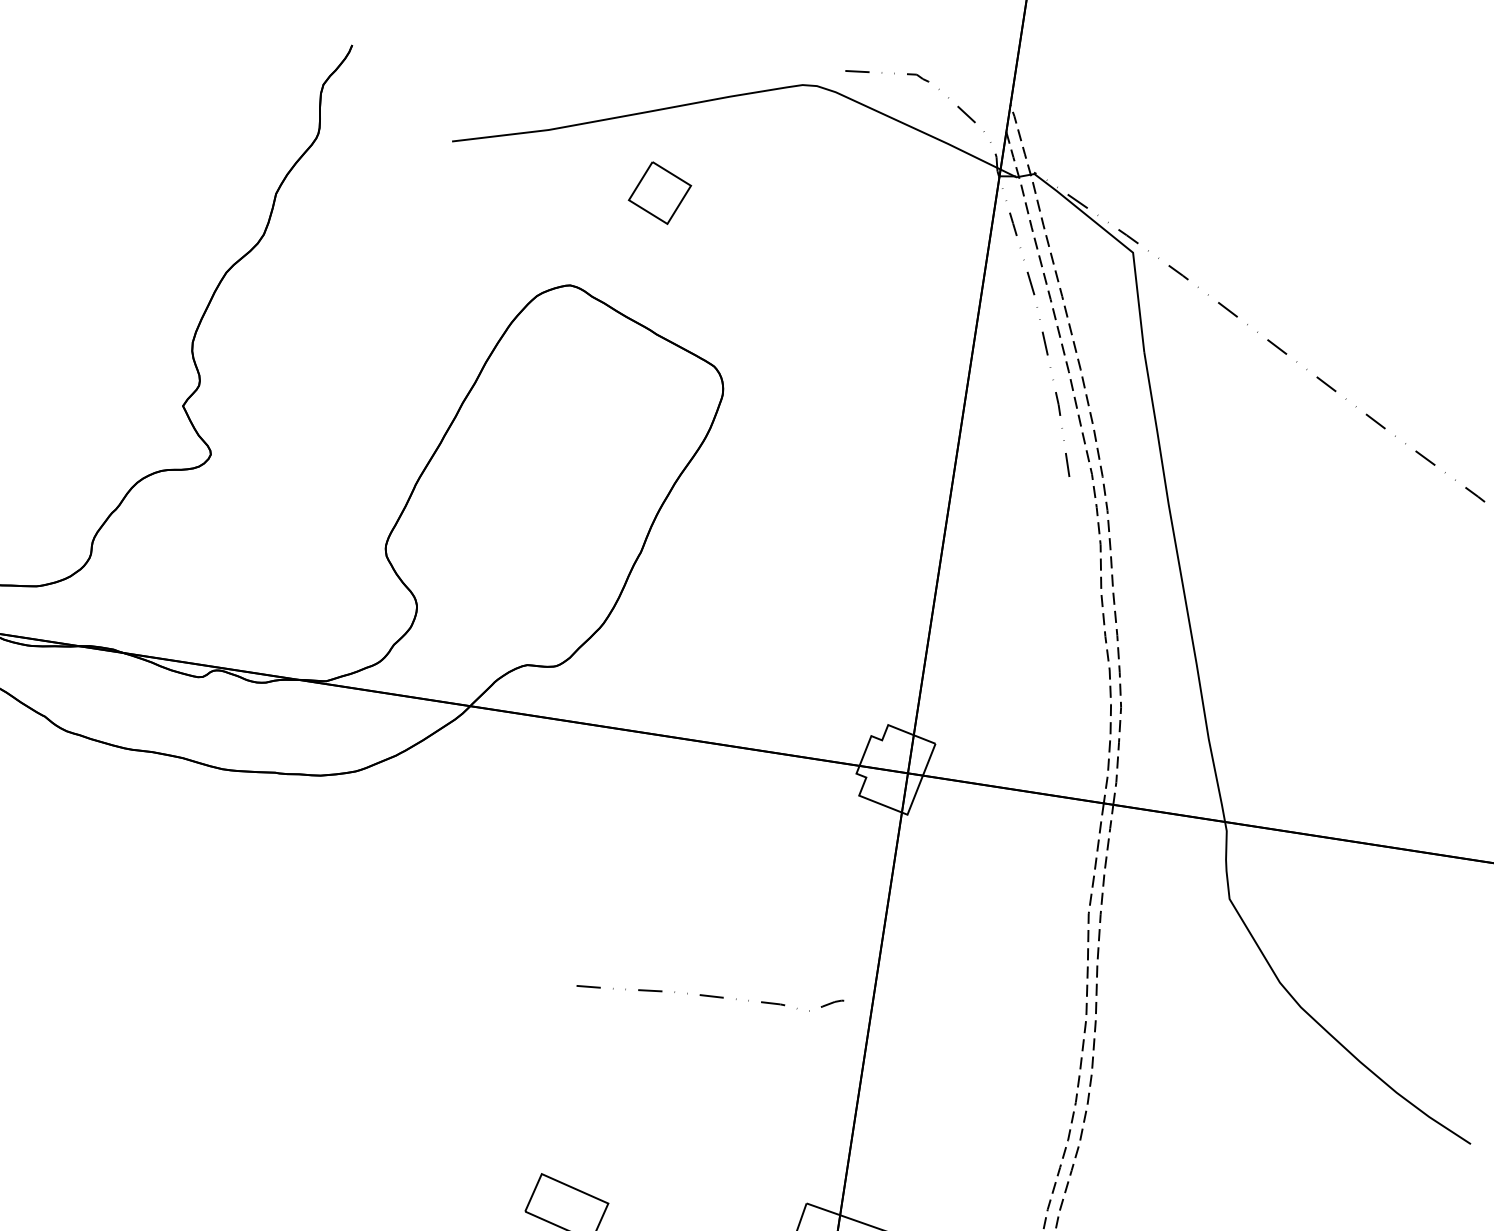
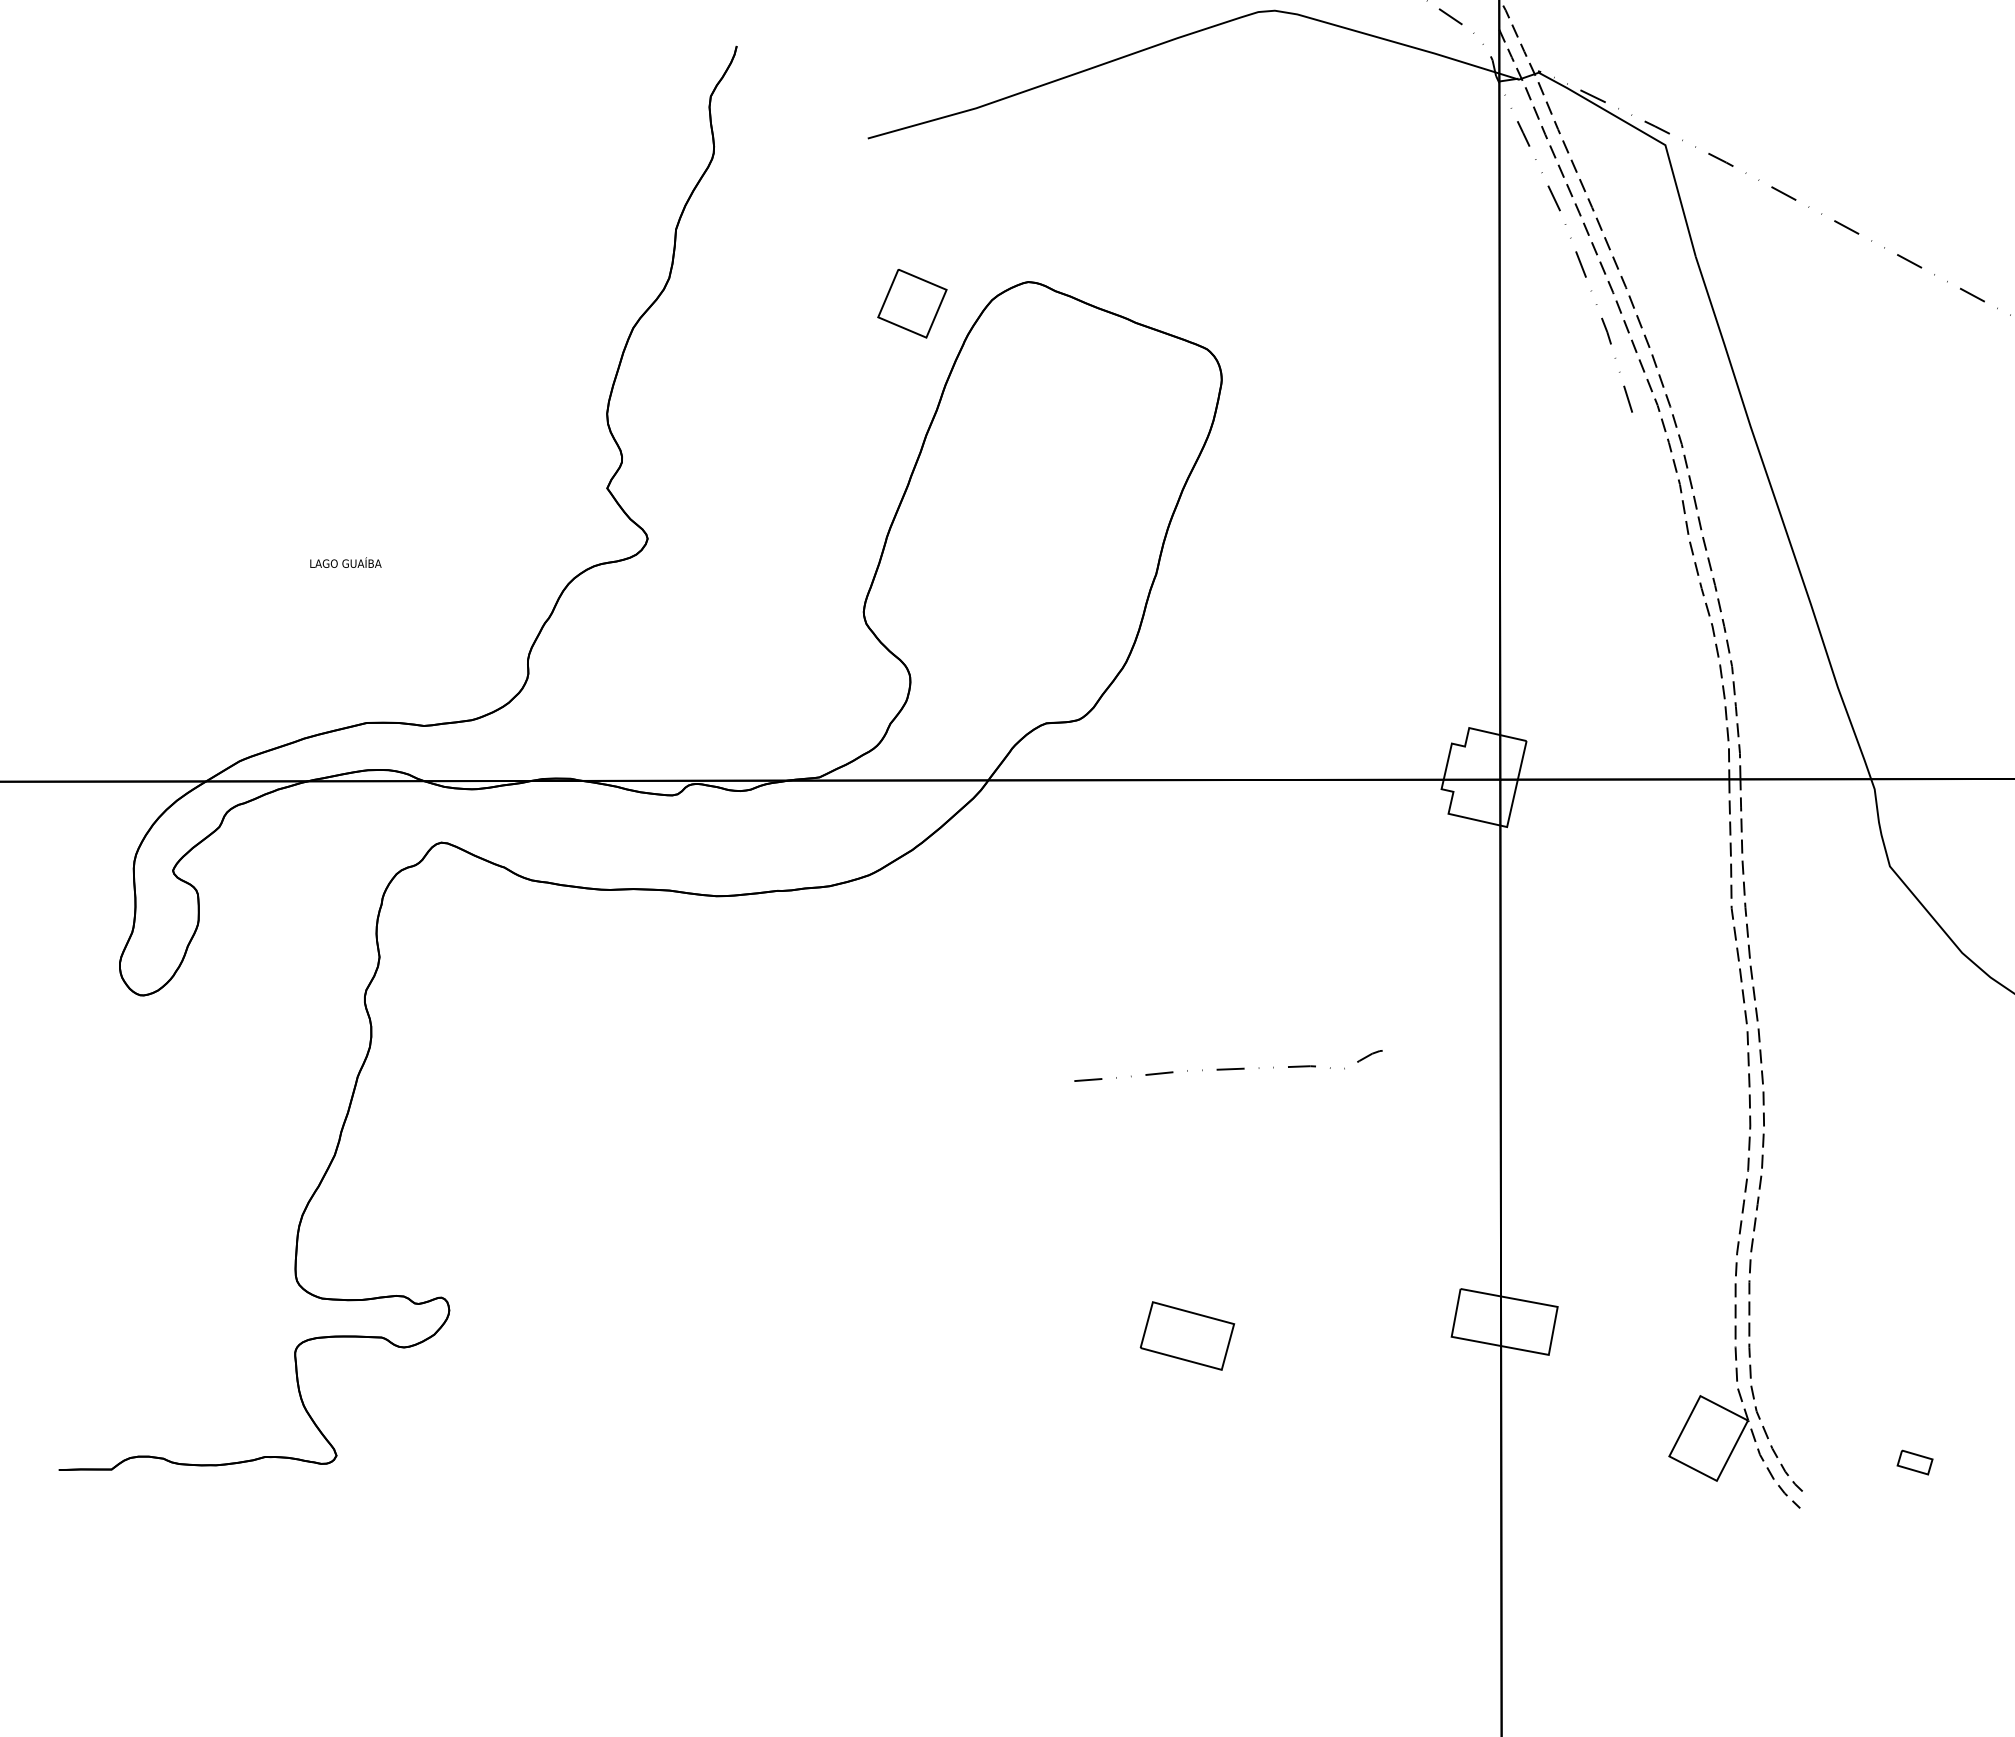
part: (660, 192) -> (912, 303), moved
curve: (710, 995) -> (1228, 1068), moved

